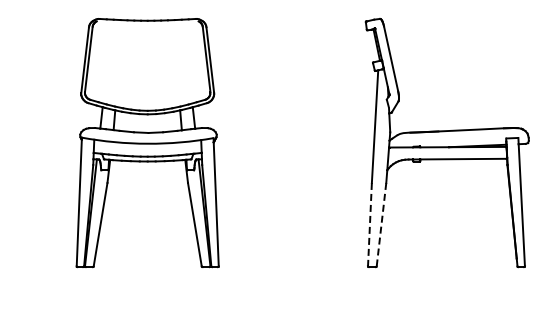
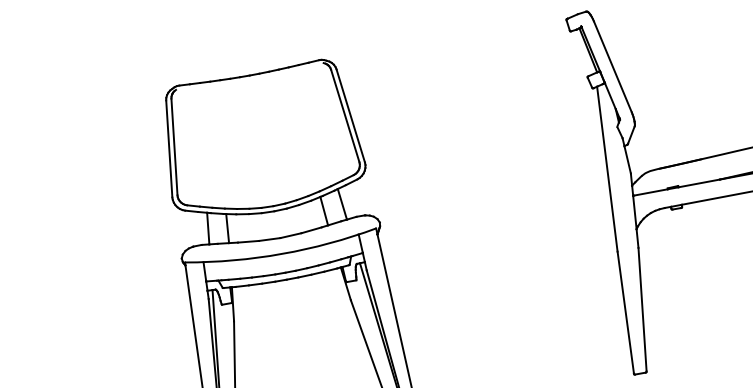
line: (369, 224) -> (625, 312), dashed -> solid
line: (381, 224) -> (642, 309), dashed -> solid

